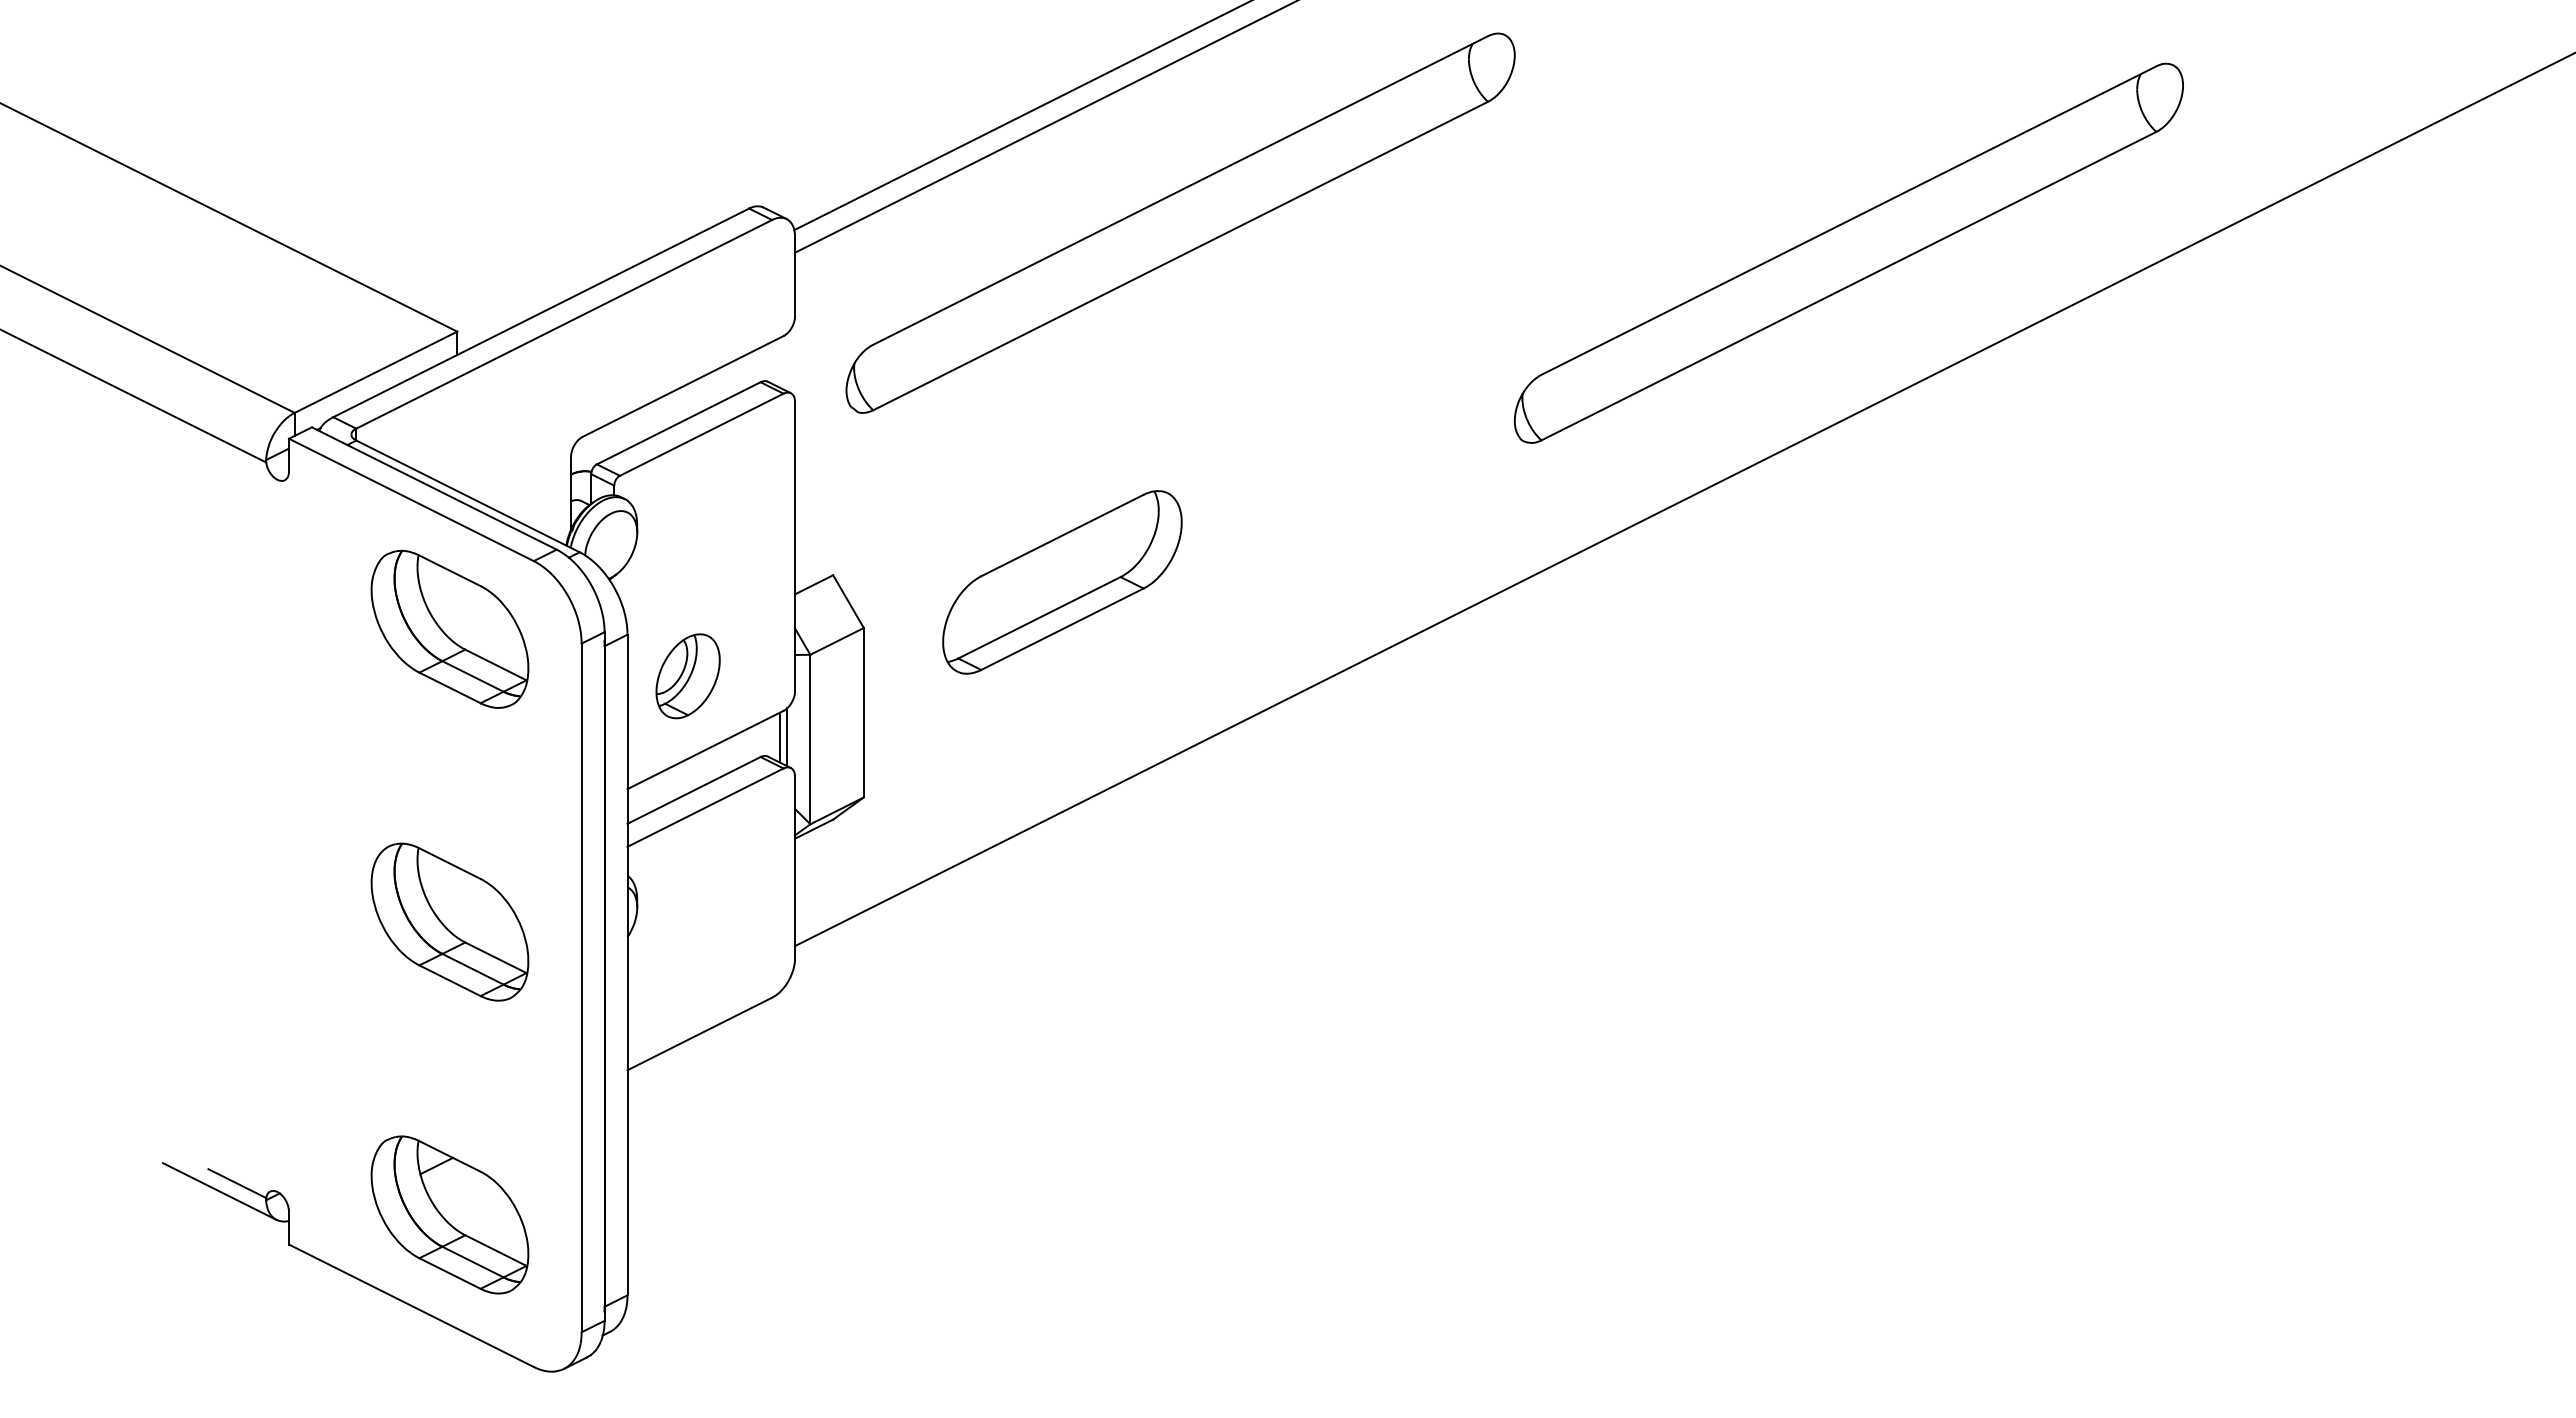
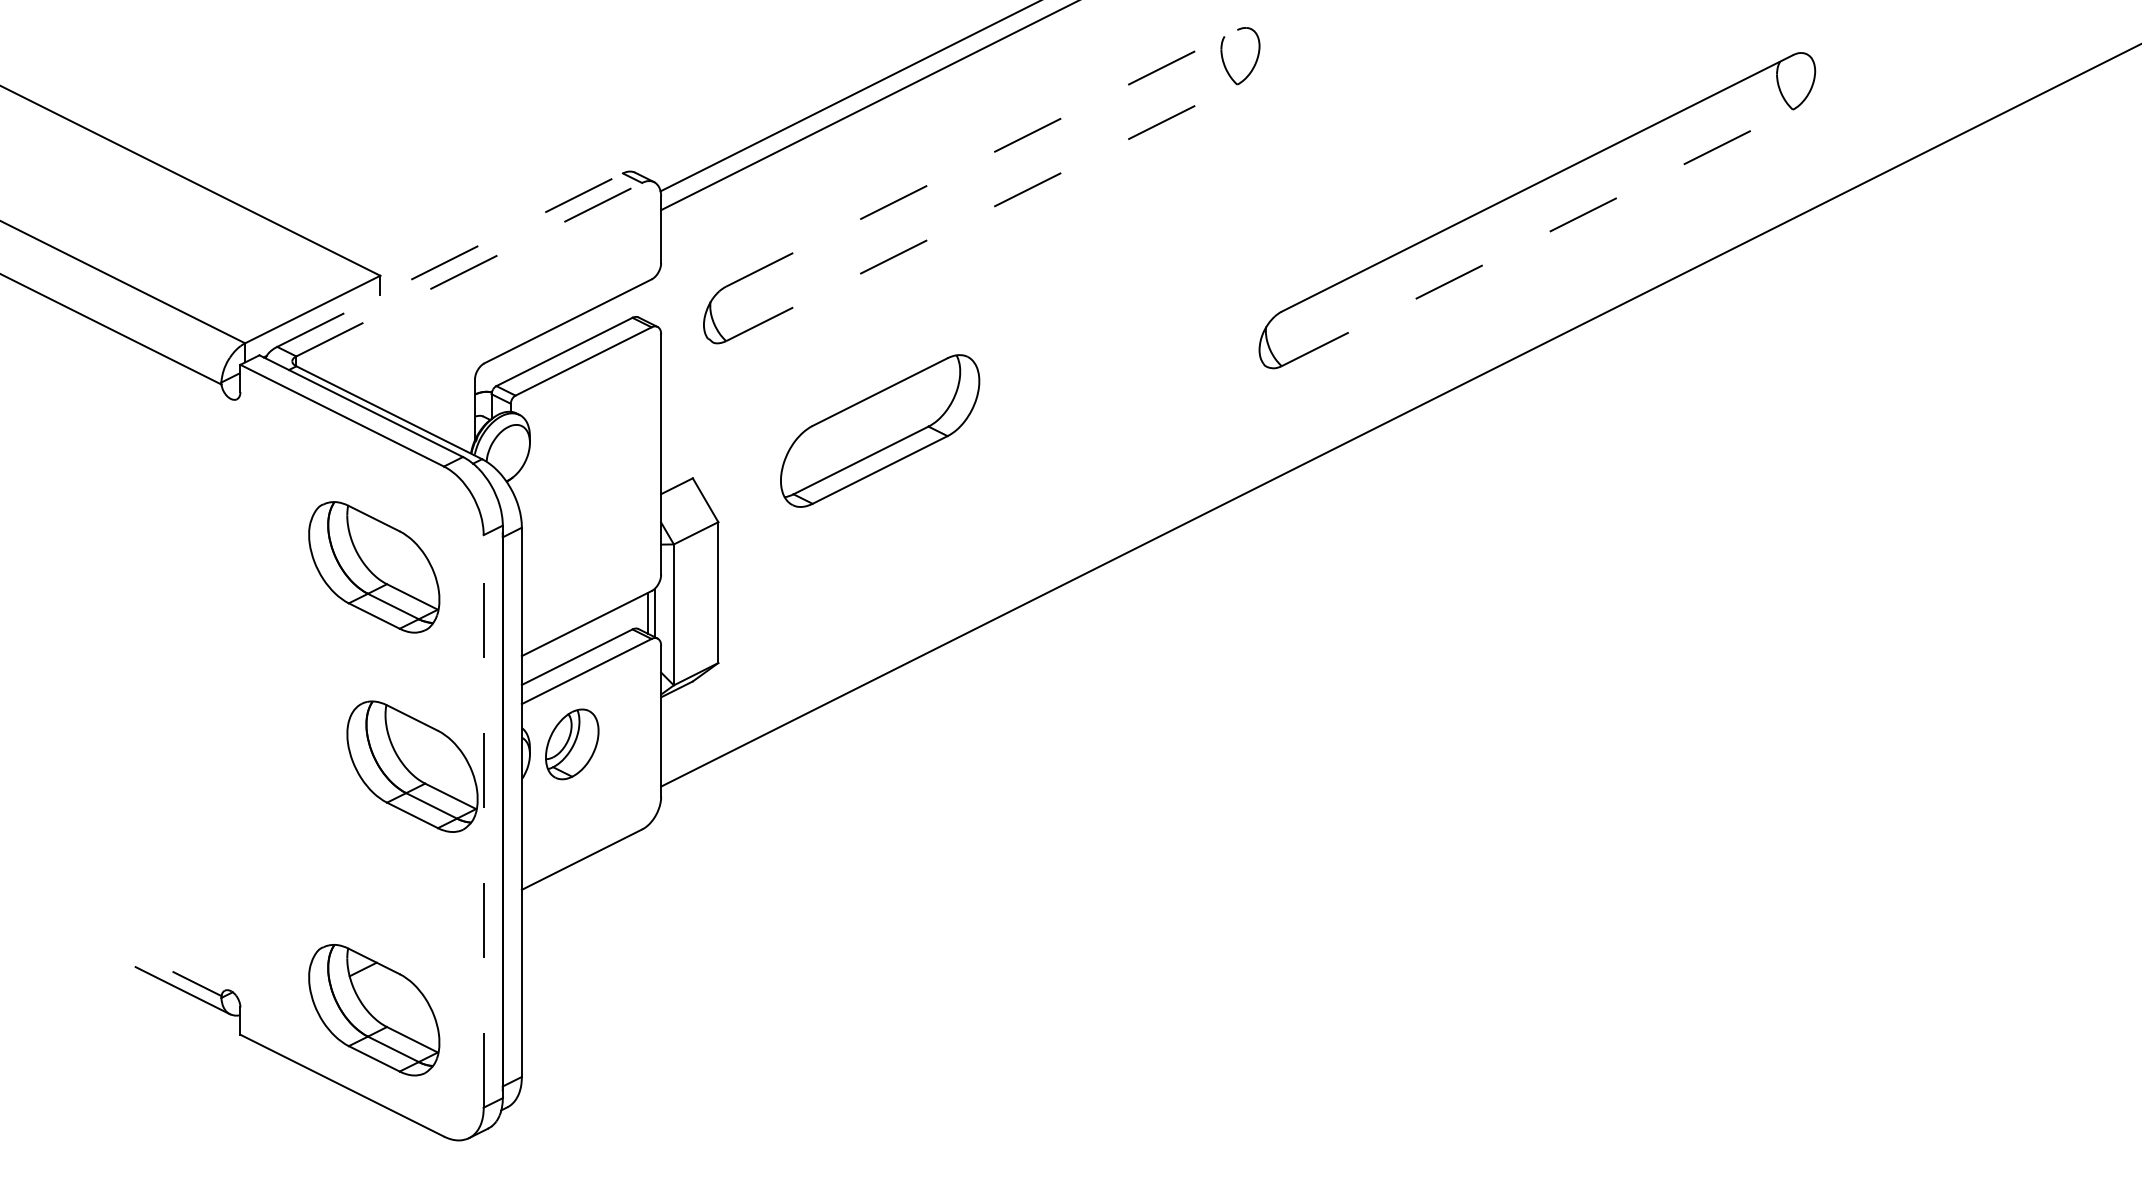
line: (1180, 190) -> (981, 158), solid -> dashed
line: (1180, 256) -> (981, 213), solid -> dashed
line: (1848, 286) -> (1536, 238), solid -> dashed
line: (541, 312) -> (450, 259), solid -> dashed
line: (564, 324) -> (469, 269), solid -> dashed
part: (1062, 582) -> (880, 431), moved
part: (449, 628) -> (373, 566), moved
part: (687, 676) -> (571, 744), moved
part: (449, 921) -> (412, 766), moved
line: (581, 987) -> (483, 821), solid -> dashed

